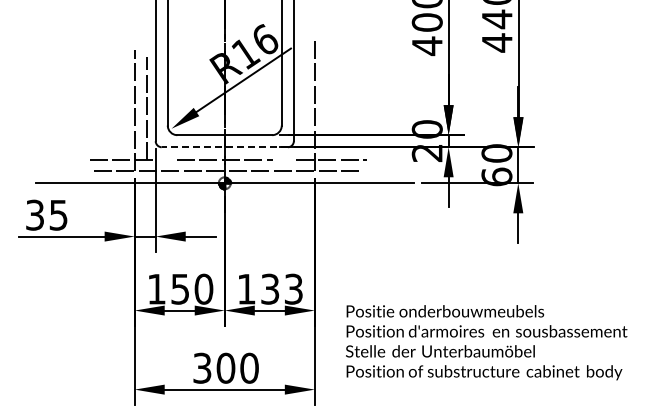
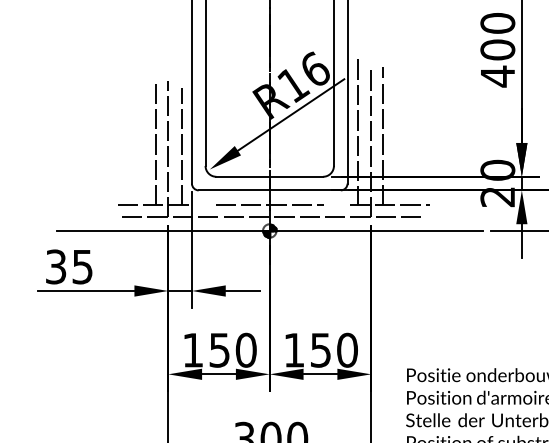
line: (302, 95) -> (357, 132), added
line: (325, 98) -> (383, 135), added
line: (123, 105) -> (155, 143), added
line: (224, 147) -> (269, 190), dashed -> solid
text: (282, 288) -> (334, 349), 133 -> 150

